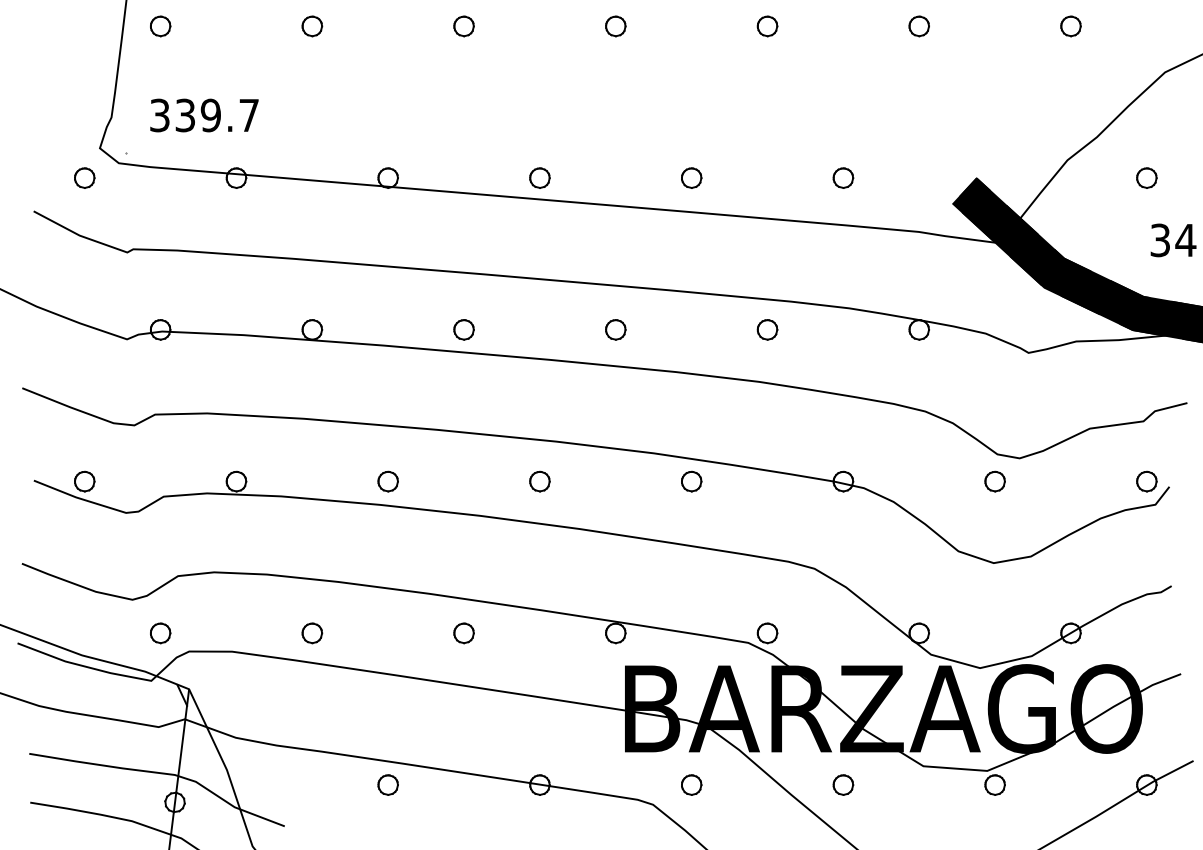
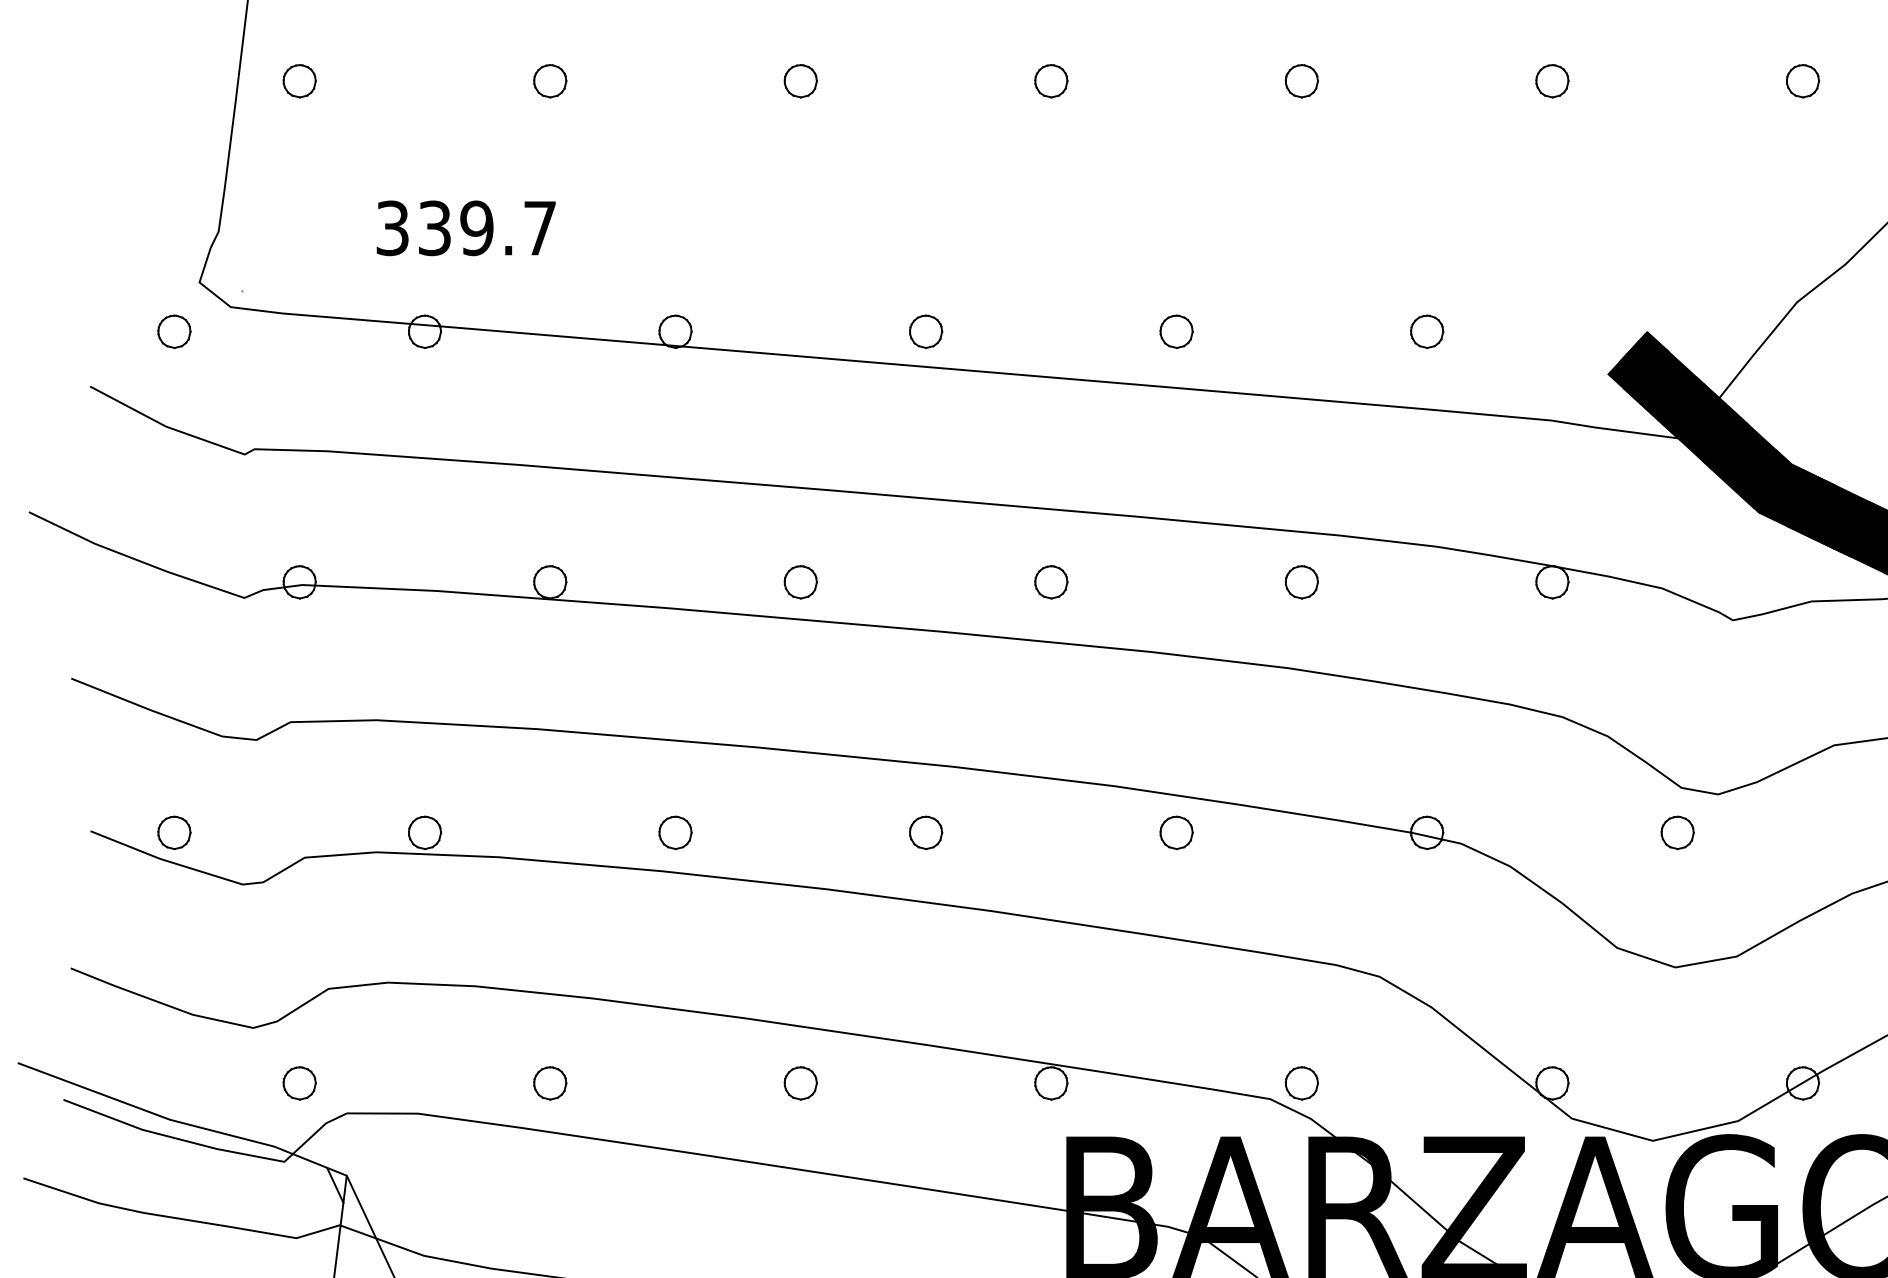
text: (204, 115) -> (466, 228), moved

